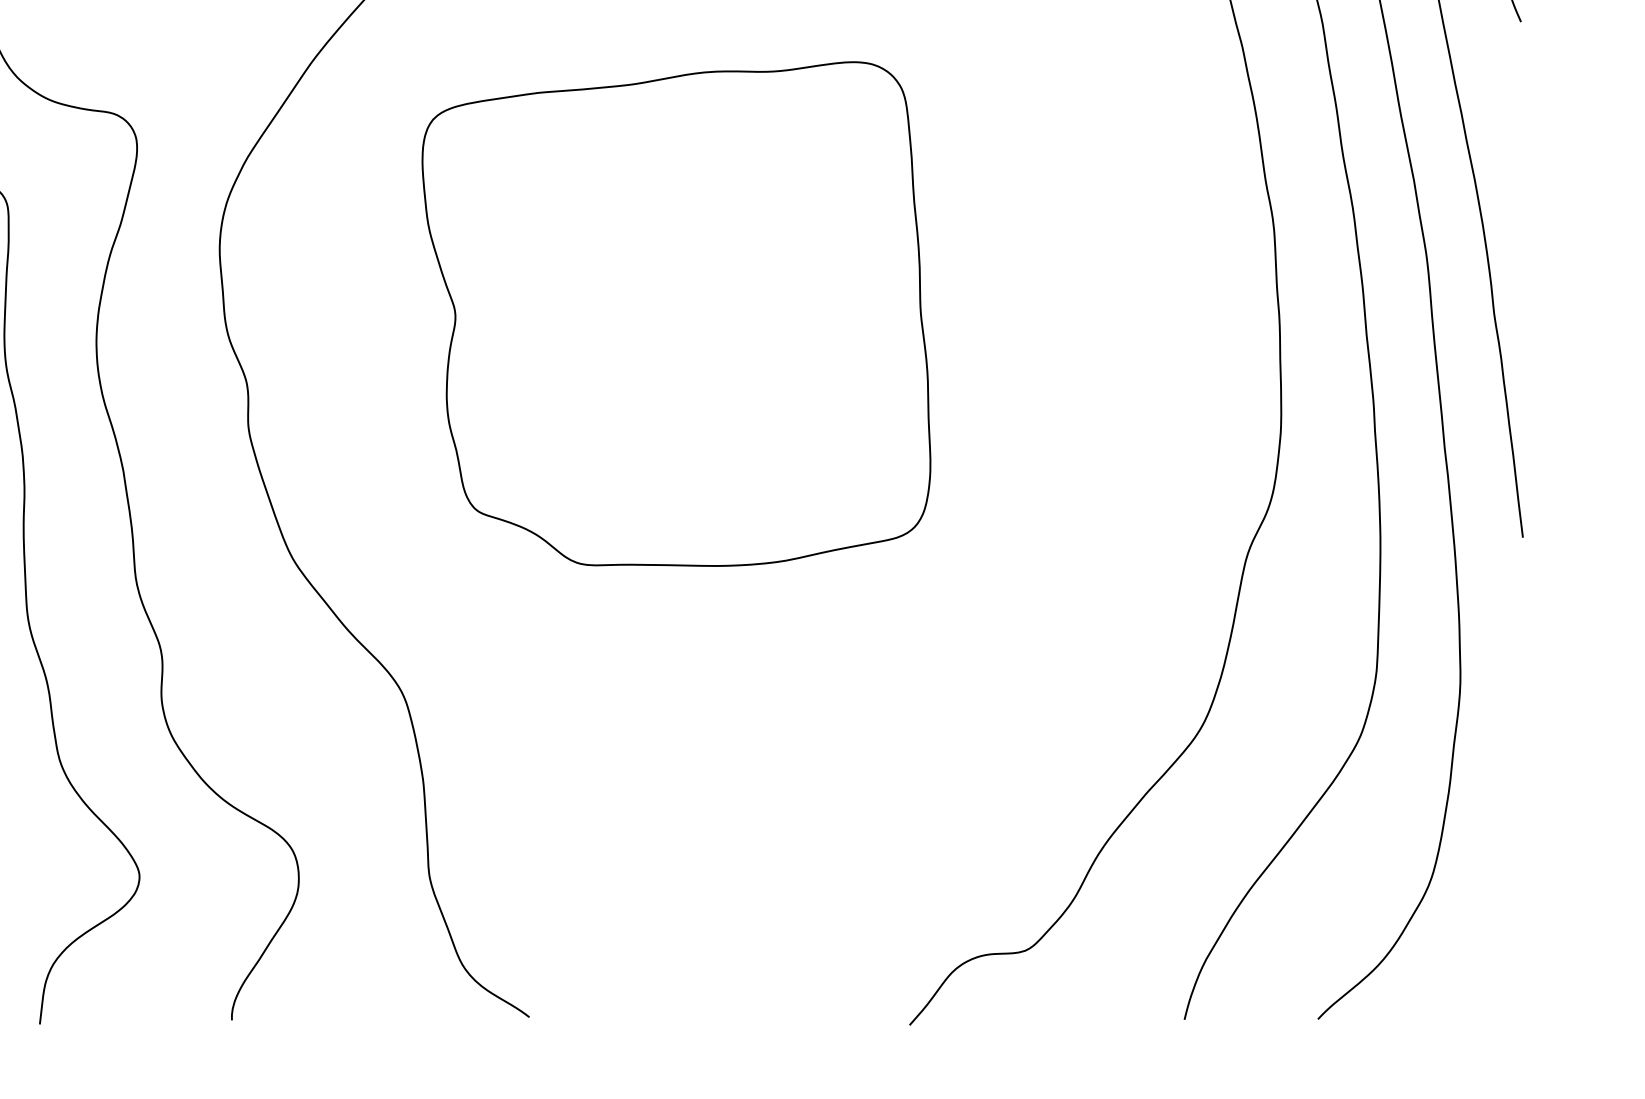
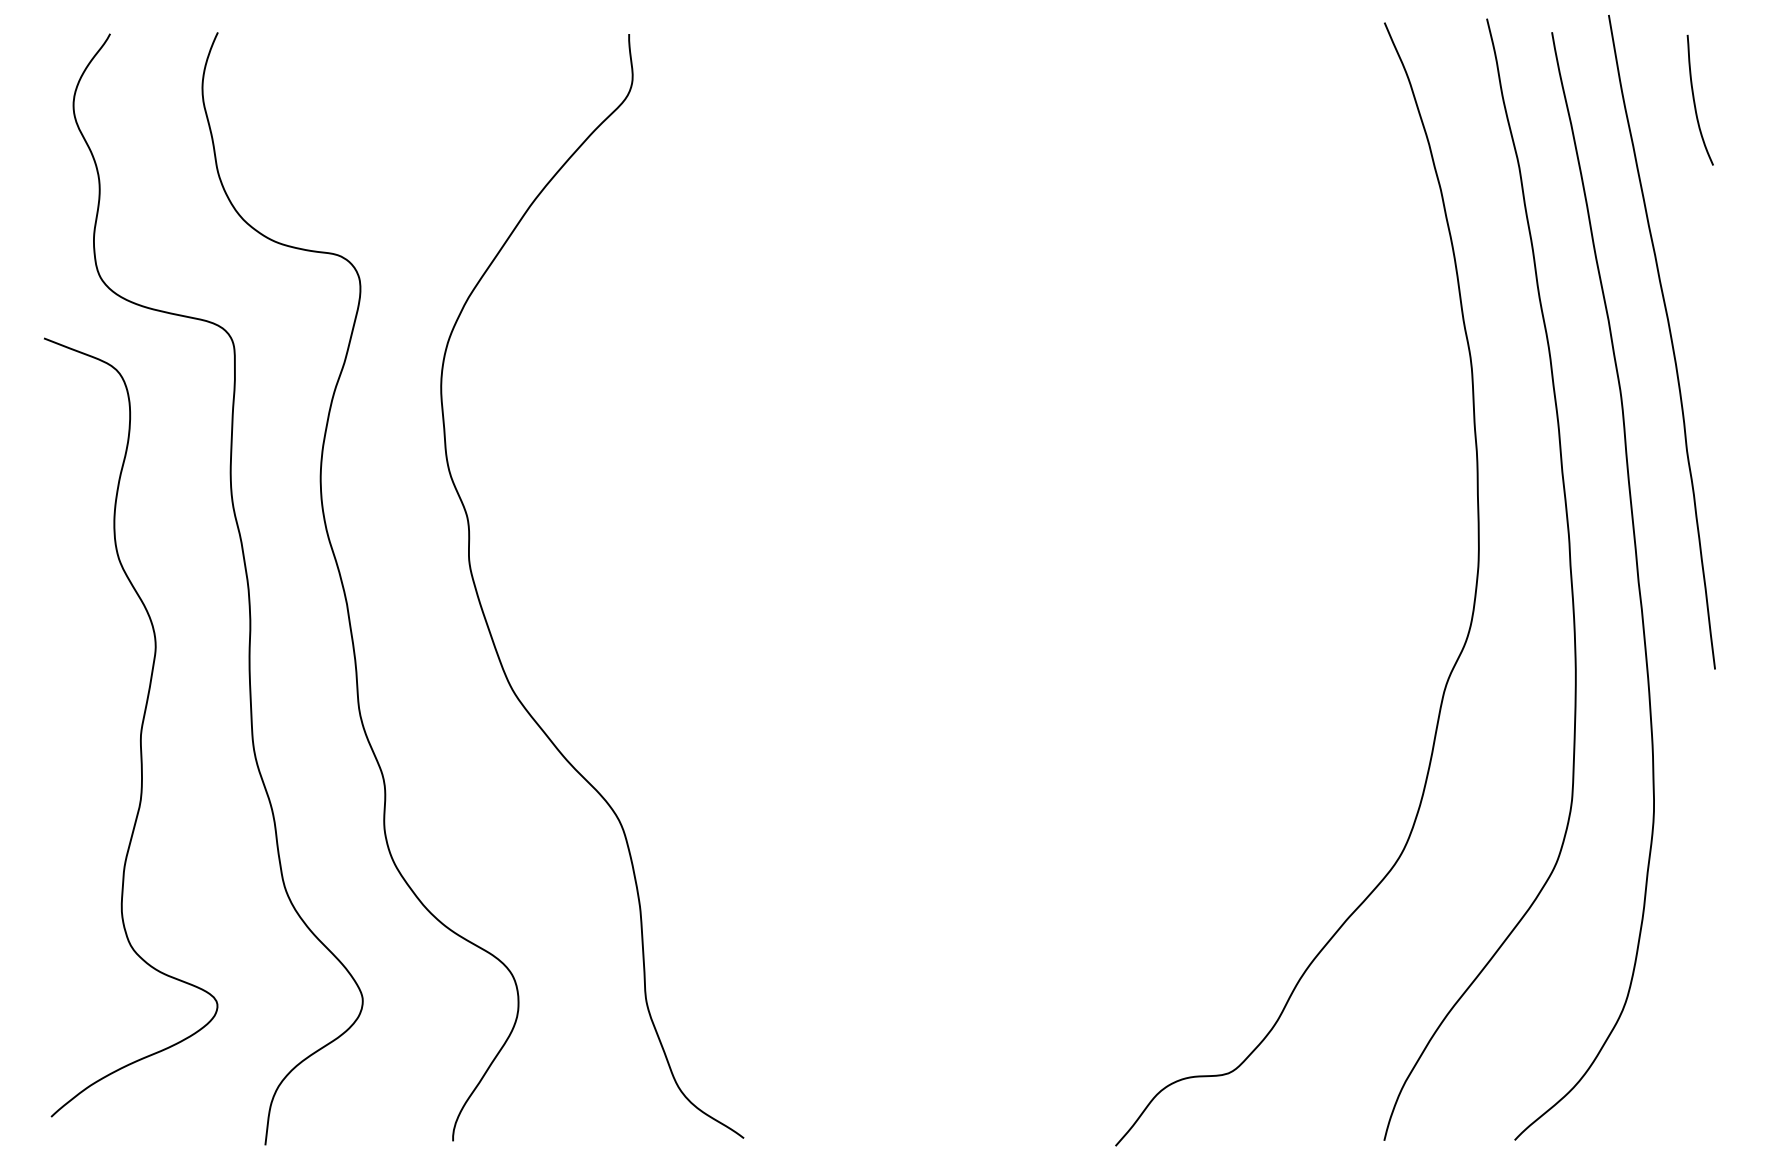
part: (676, 313) -> (887, 450), removed

